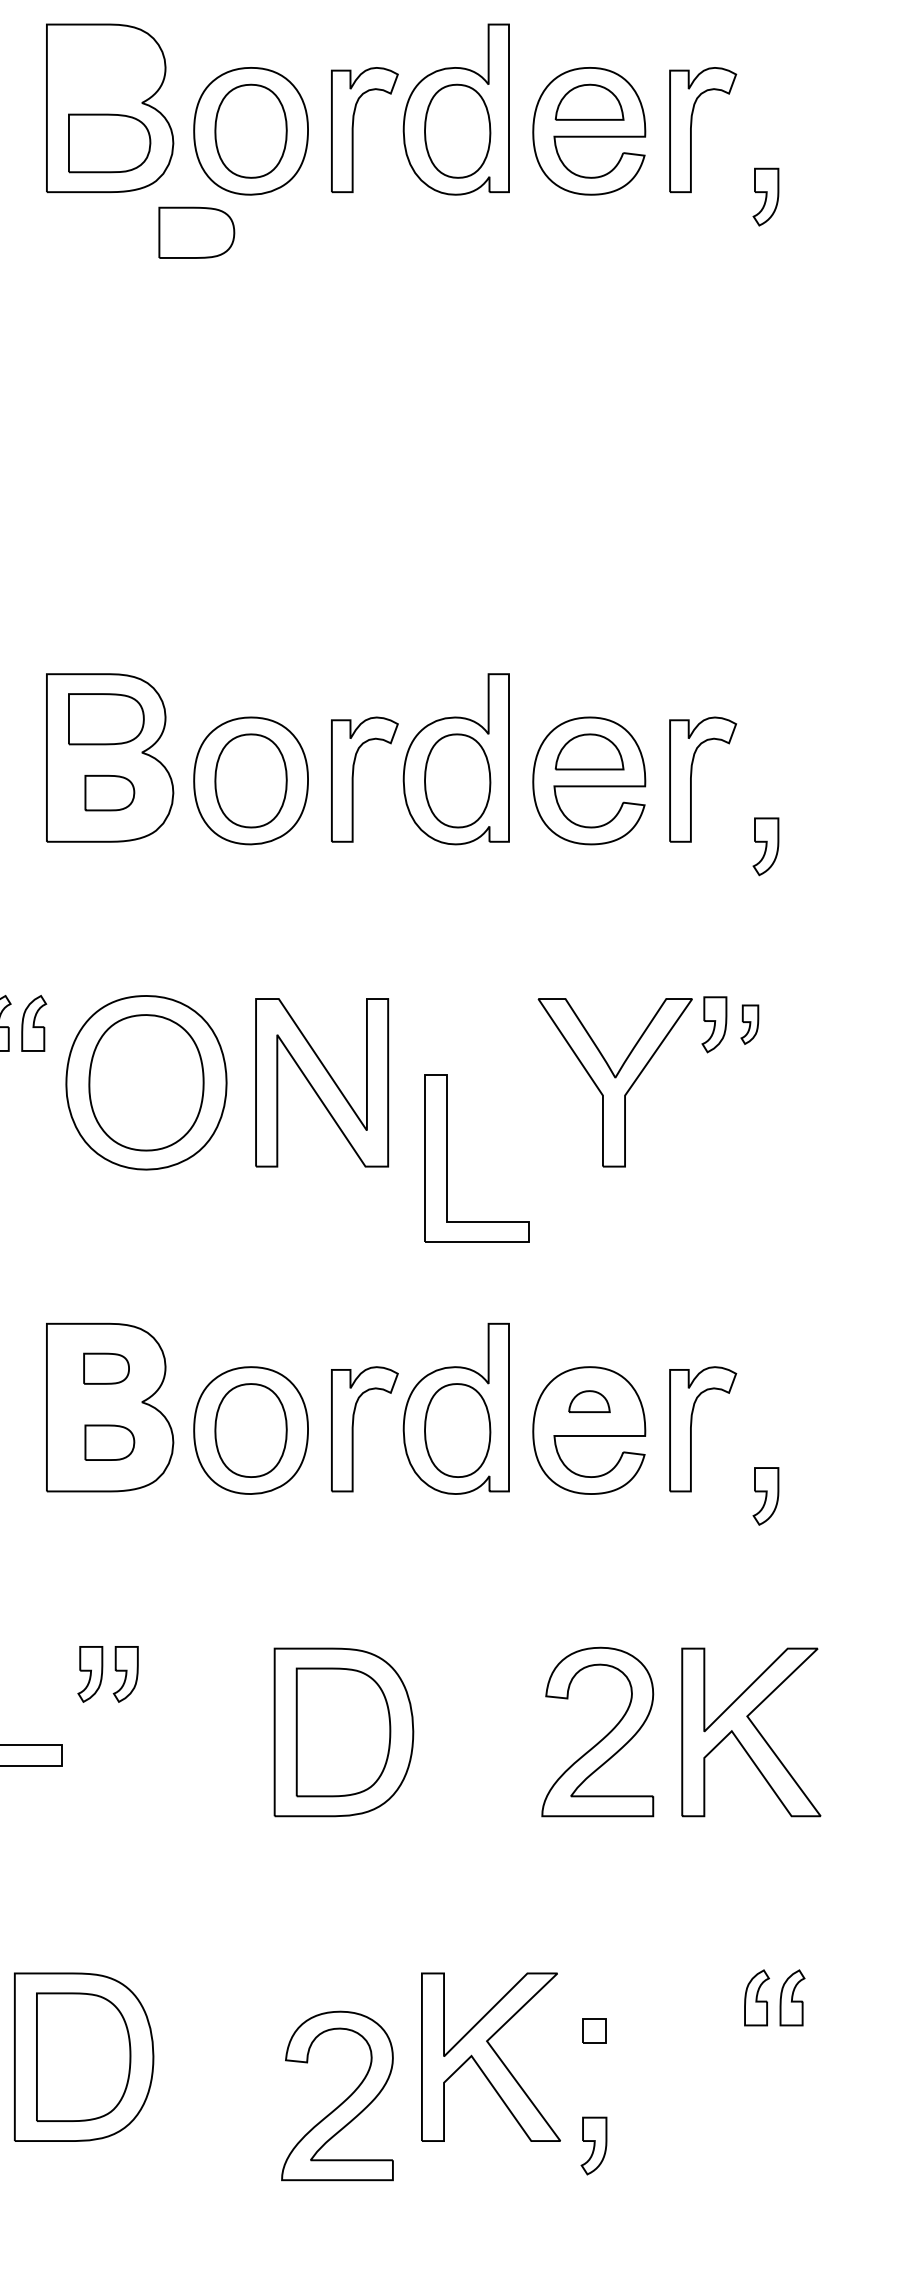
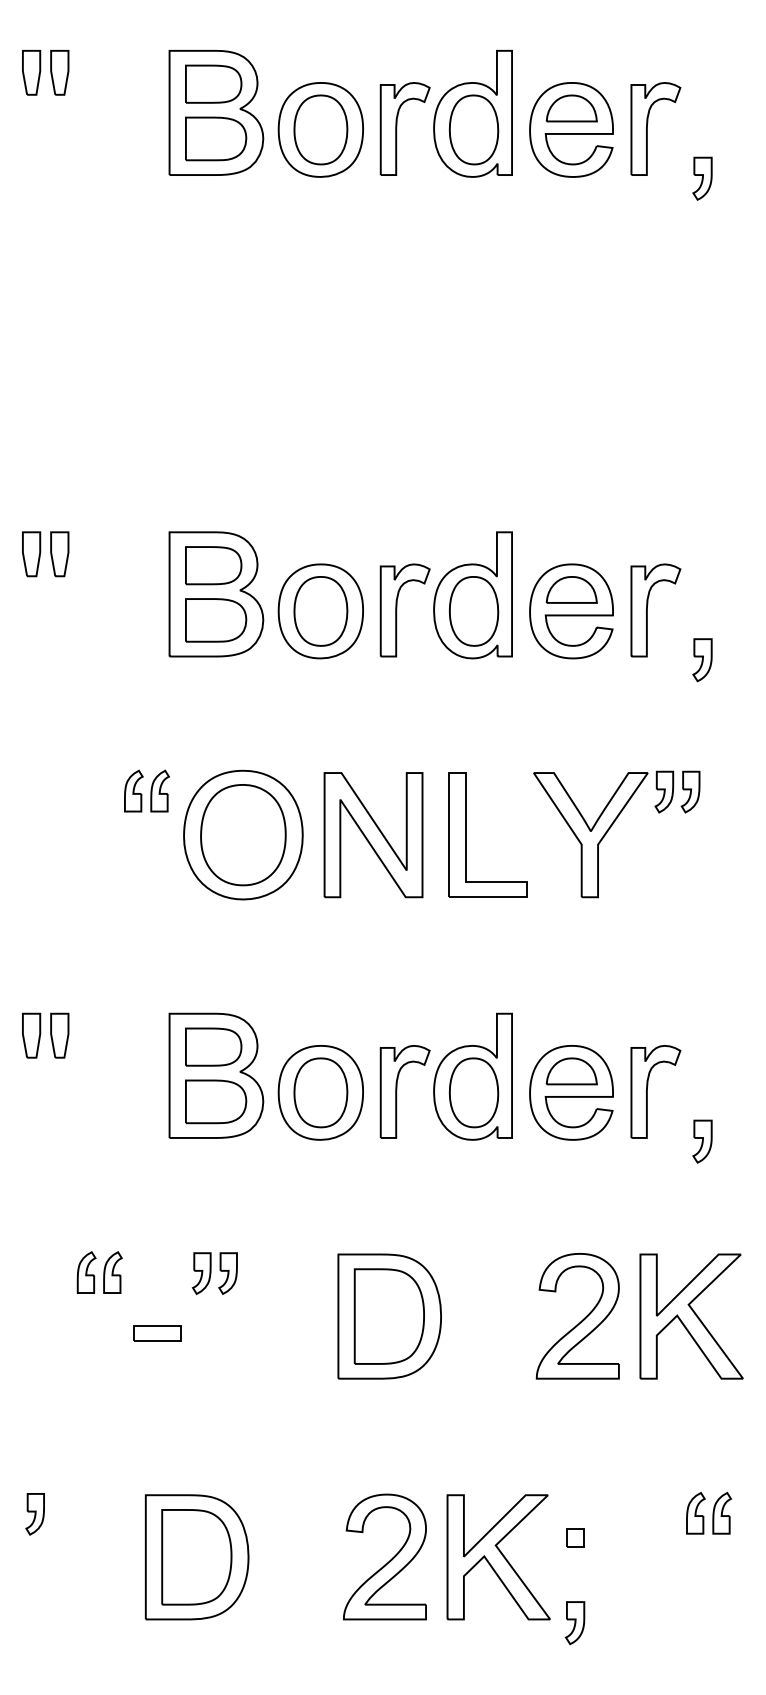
part: (196, 231) -> (213, 83), moved
part: (110, 793) -> (216, 620), size x1.67
part: (749, 1023) -> (690, 791), size x1.43
part: (447, 1157) -> (466, 834), moved
part: (106, 1368) -> (213, 1046), size x1.67
part: (589, 1401) -> (571, 1071), size x1.67
part: (110, 1442) -> (216, 1101), size x1.67
part: (343, 2100) -> (389, 1560), moved

